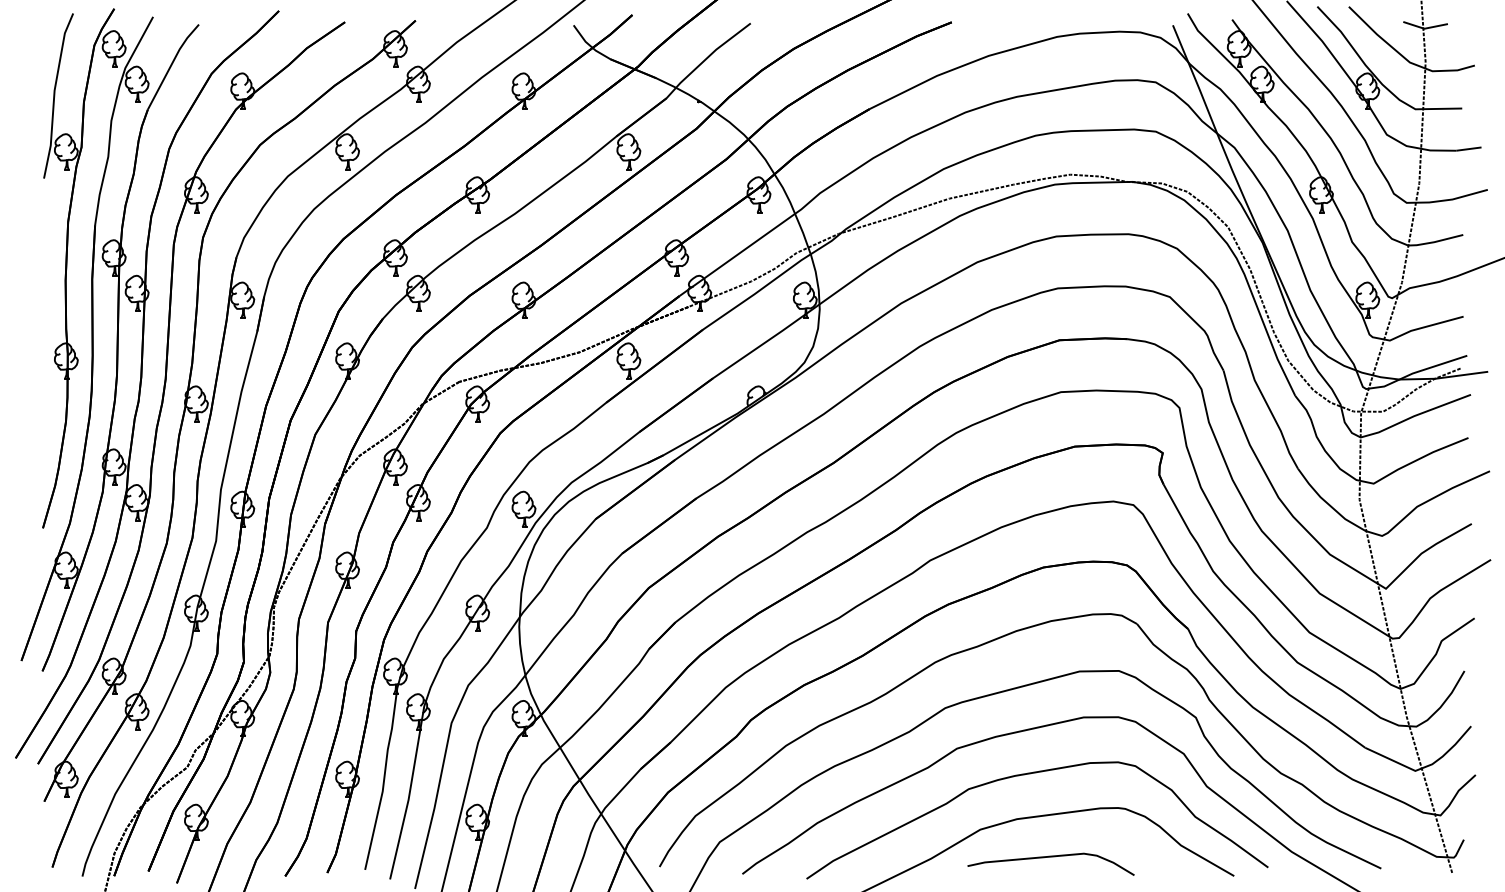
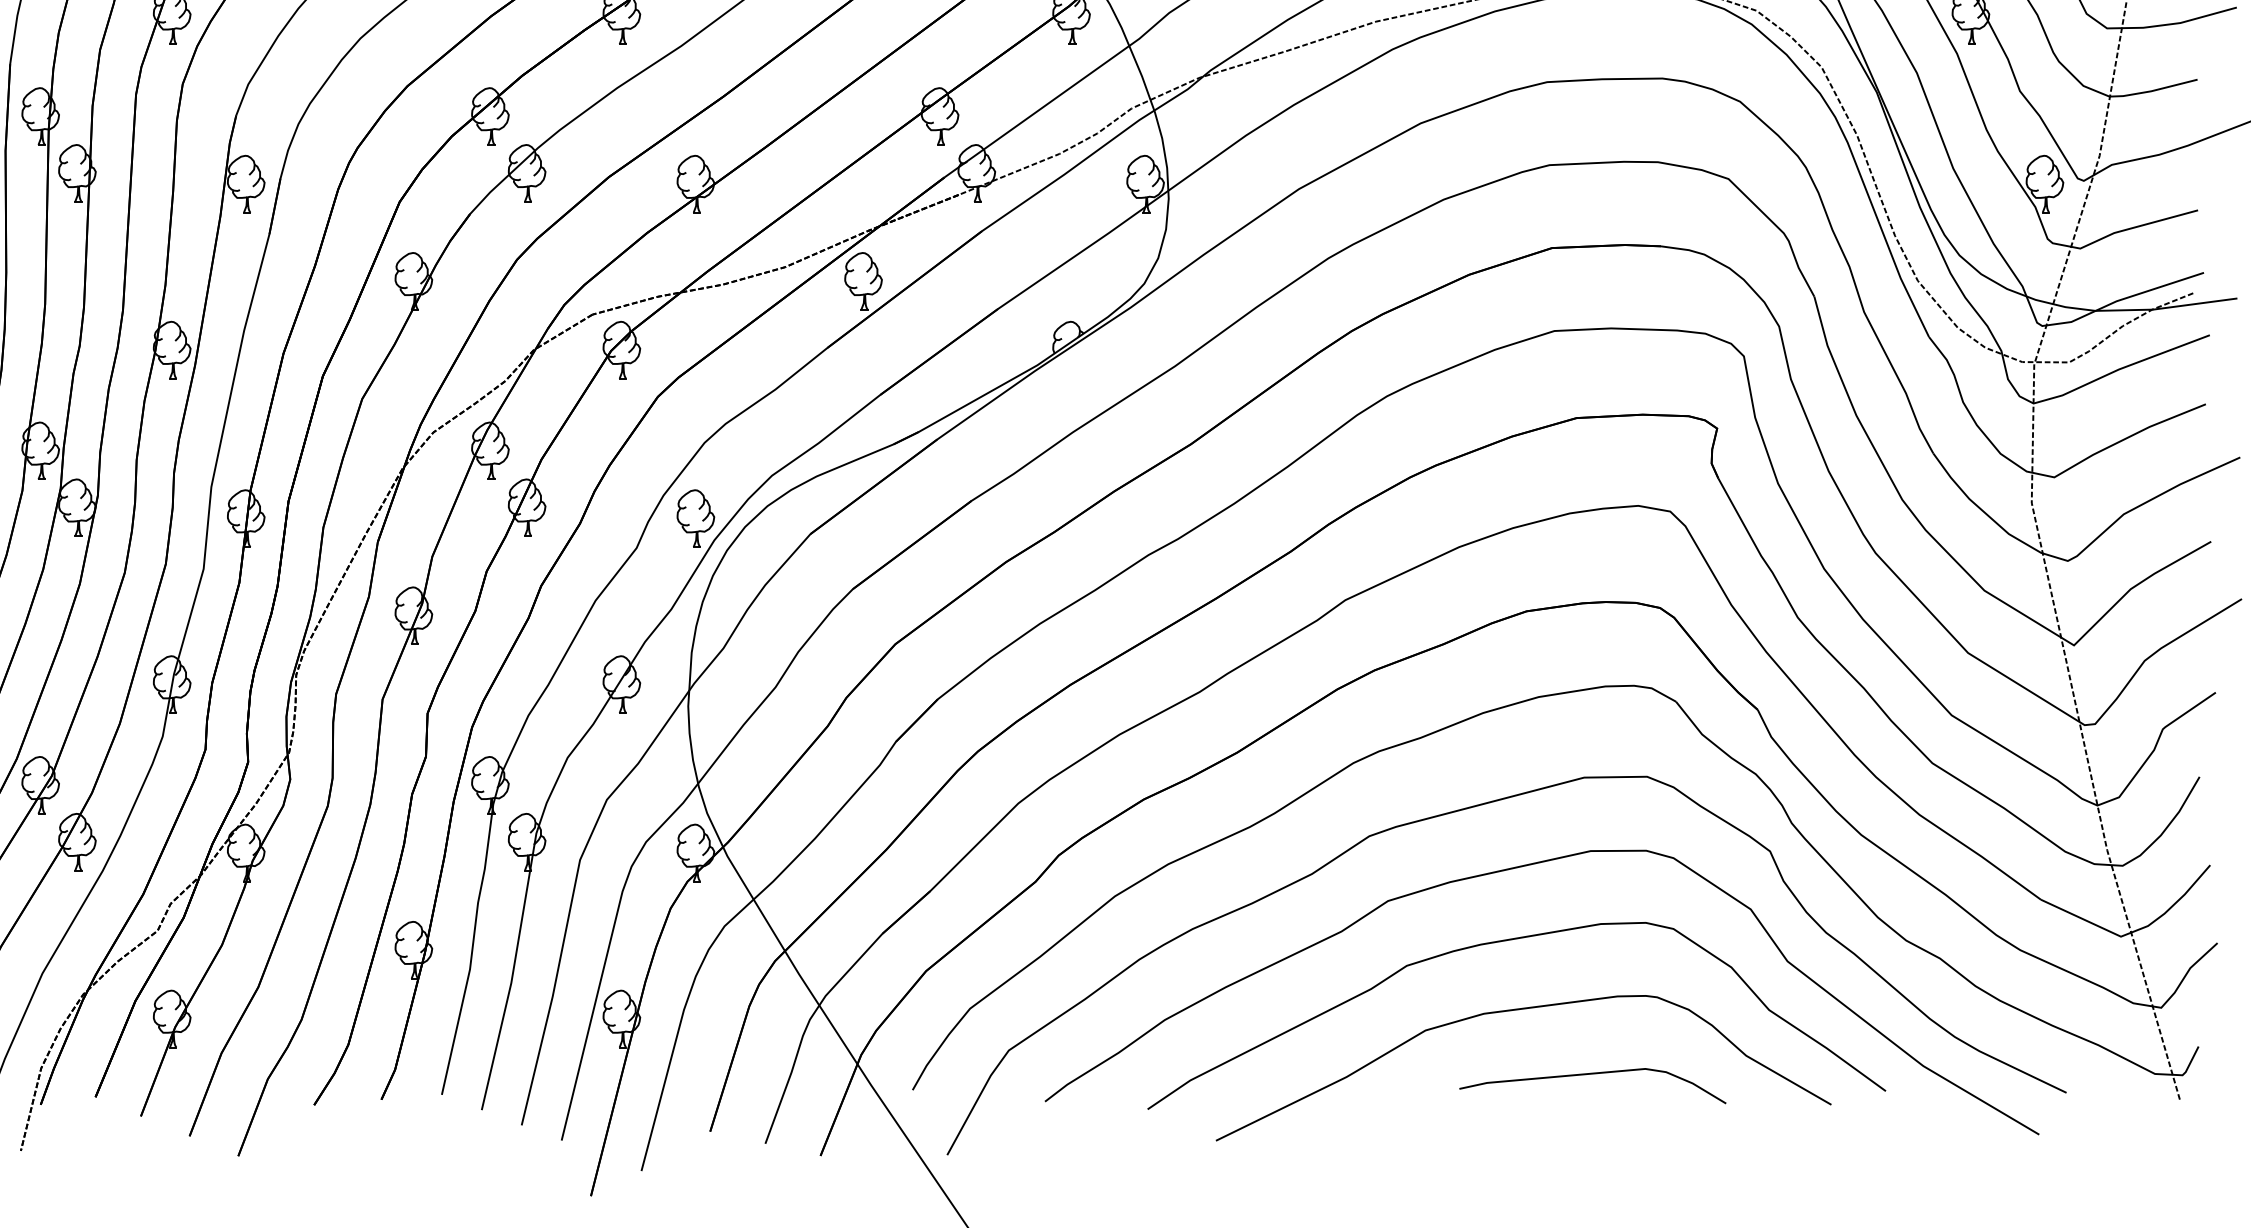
curve: (1050, 857) -> (1591, 1075), moved

